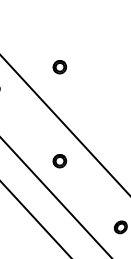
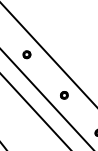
part: (60, 67) -> (64, 42), removed

